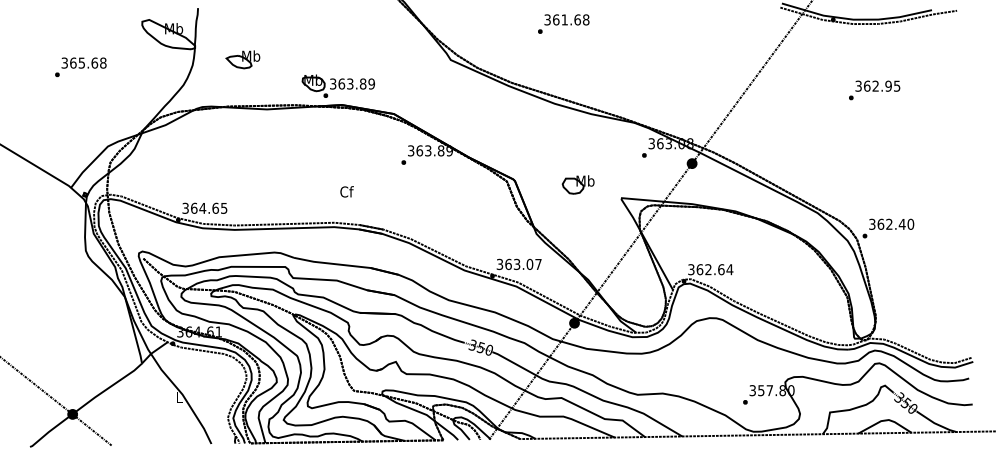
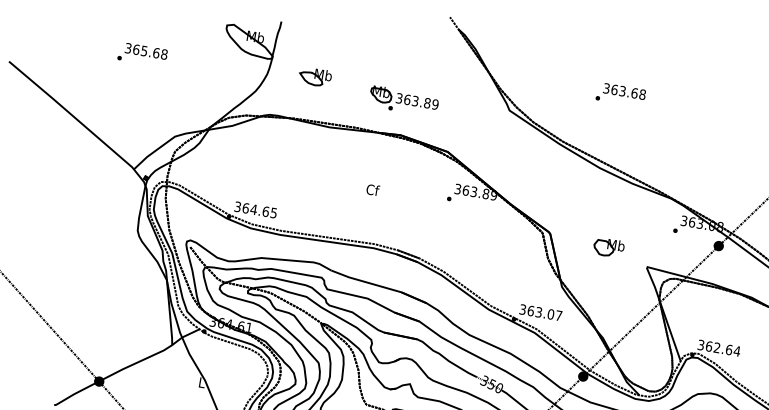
text: (564, 19) -> (622, 90), 361.68 -> 363.68
text: (80, 67) -> (142, 54), moved
part: (337, 85) -> (403, 100), moved
text: (346, 191) -> (372, 189), moved

